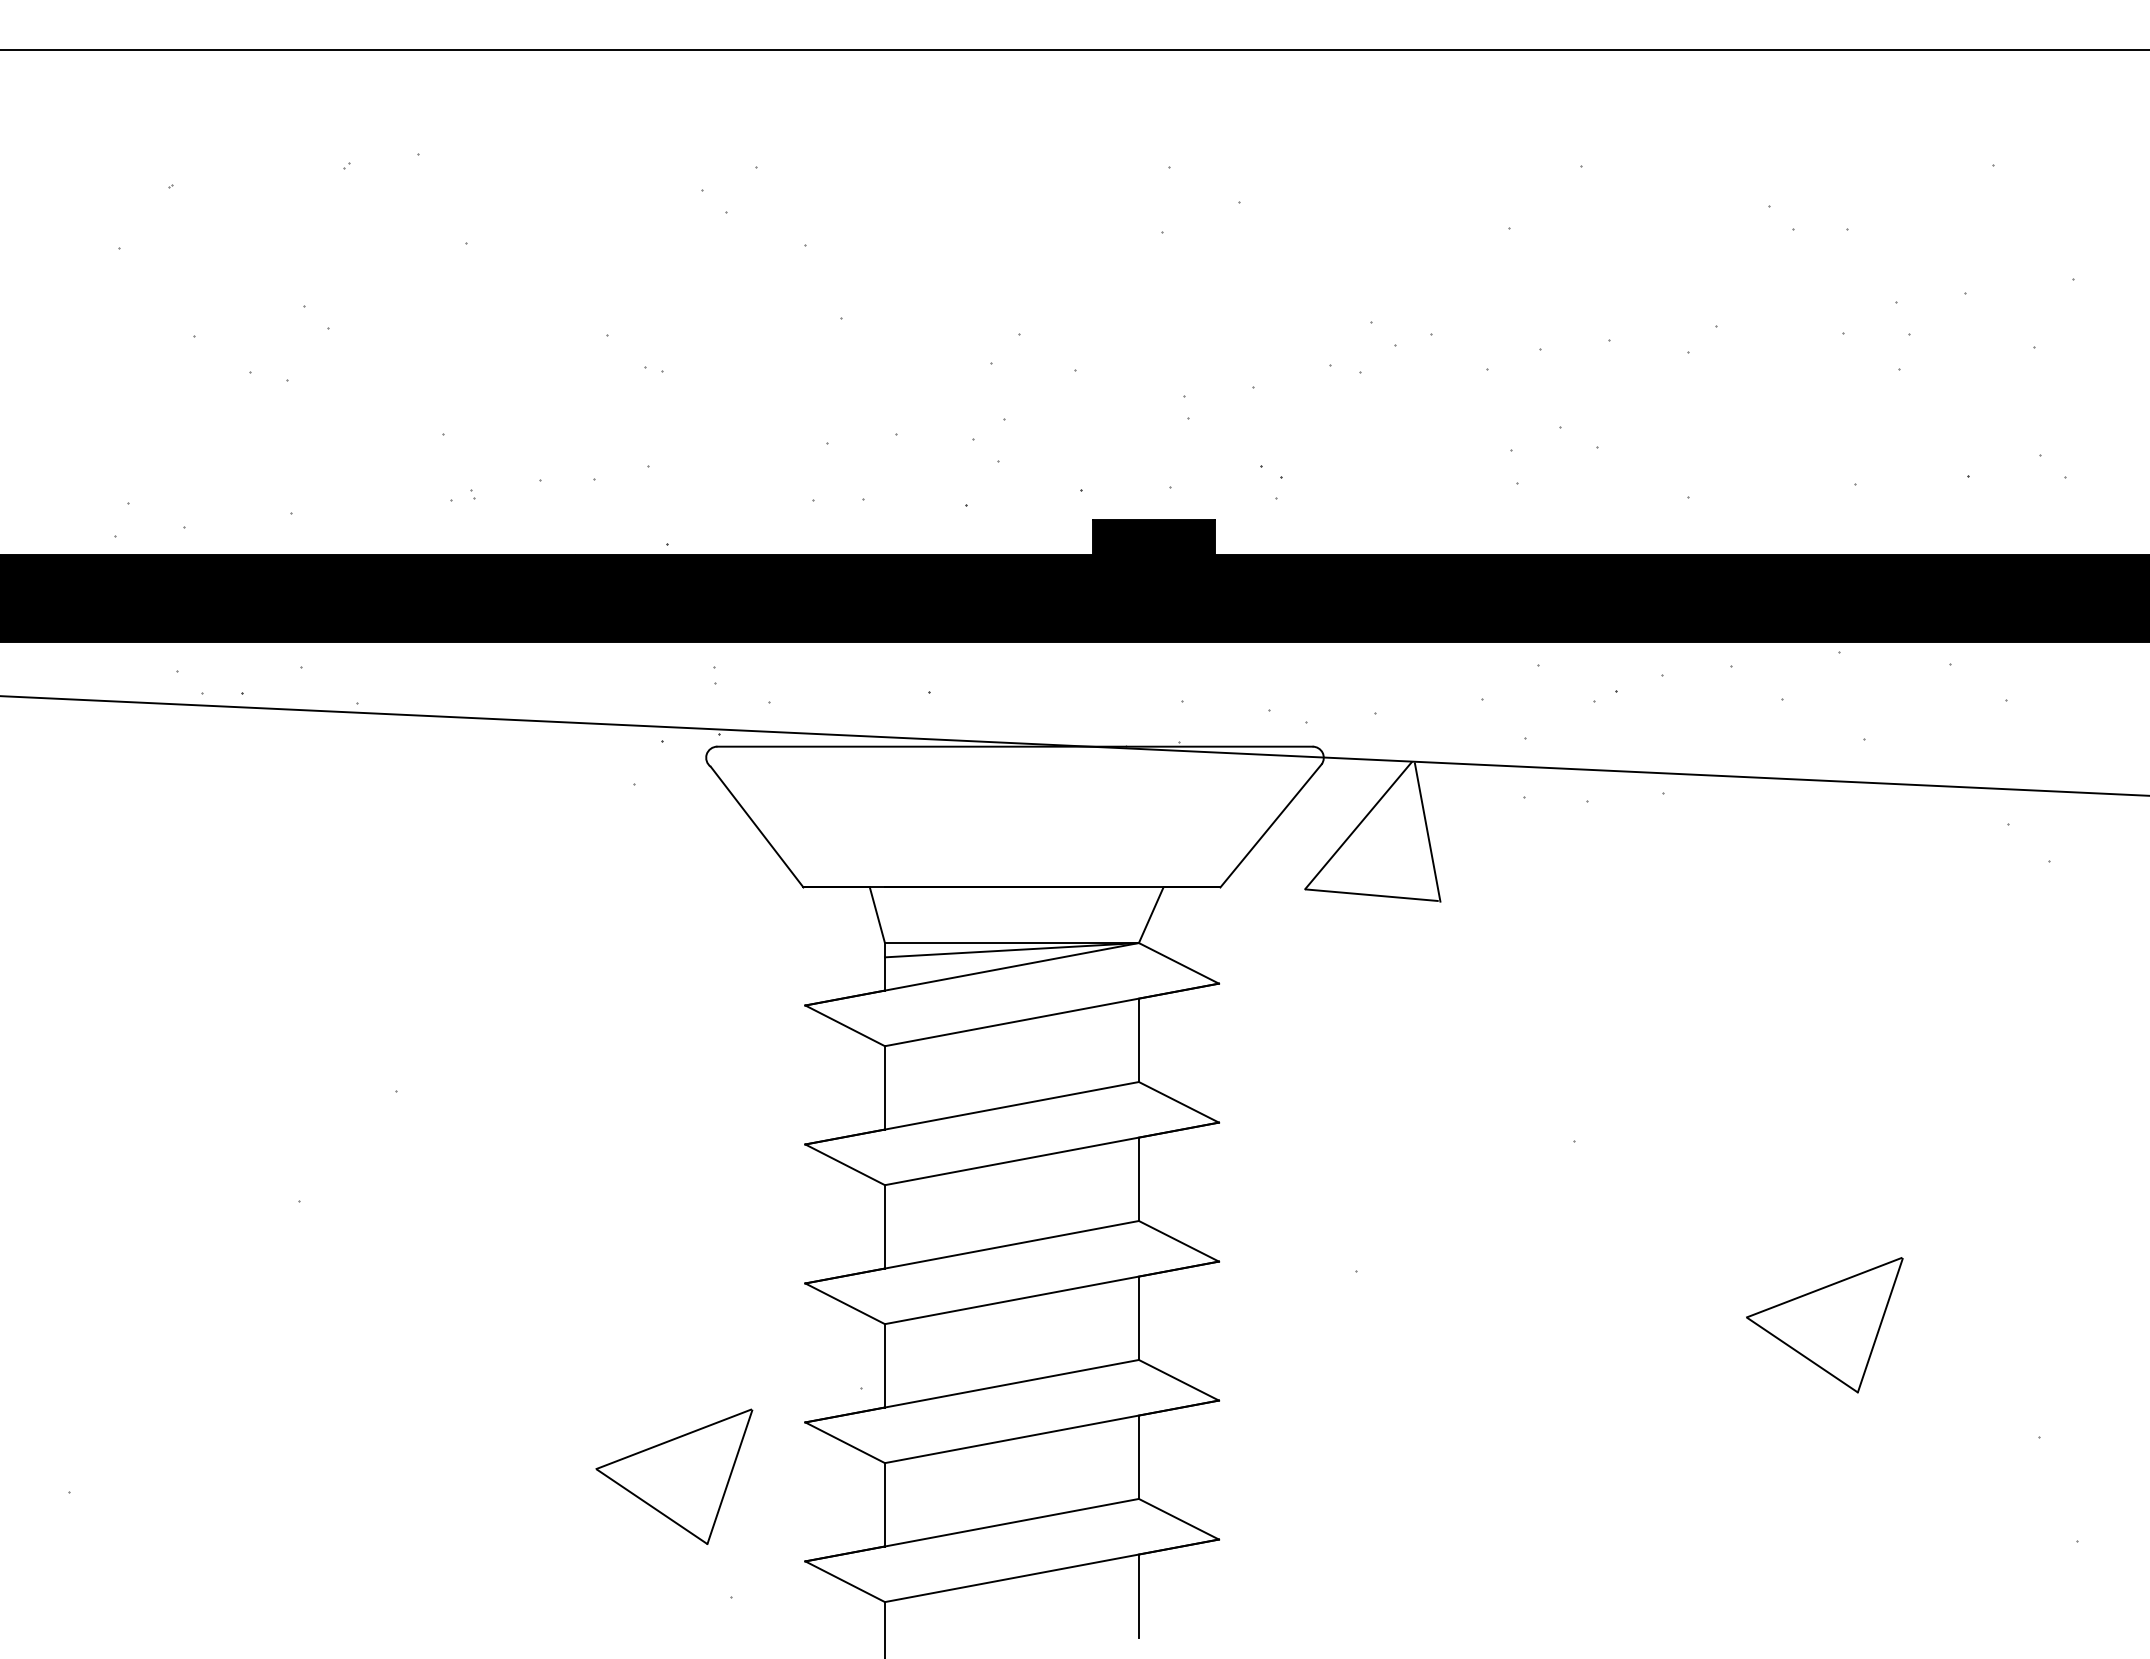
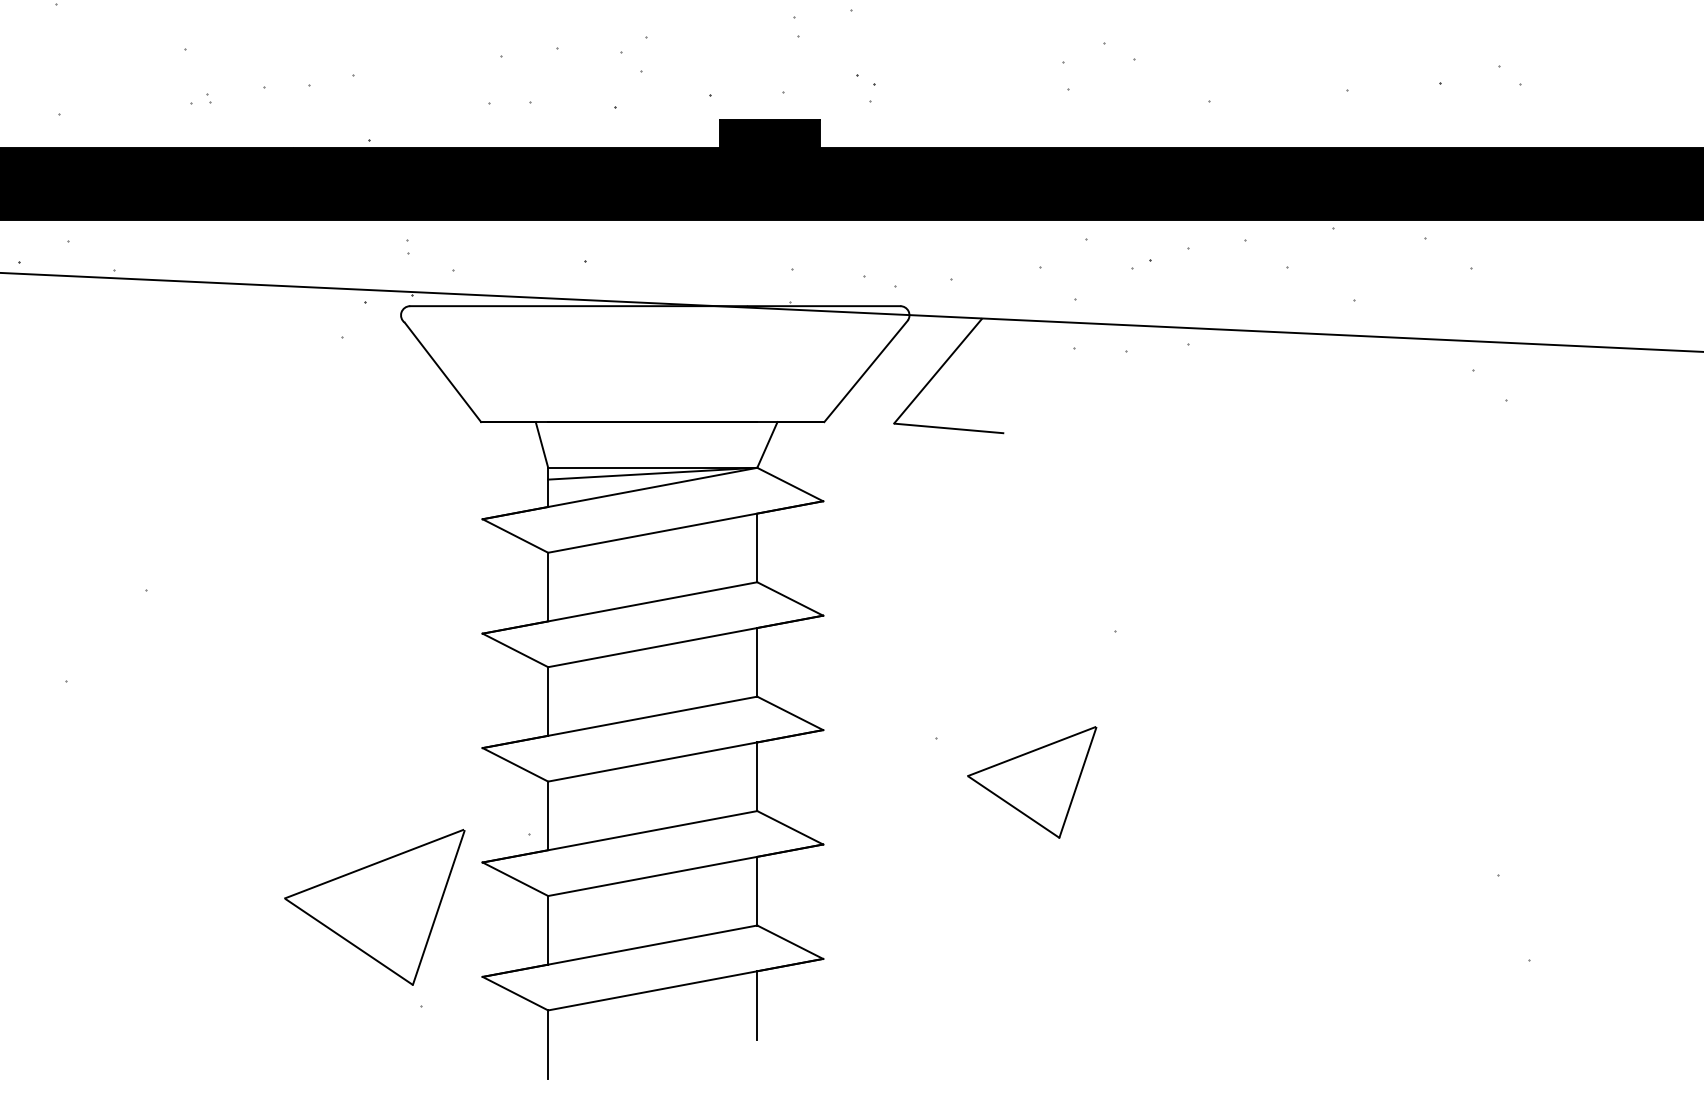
line: (1427, 832) -> (994, 376), removed
part: (1824, 1325) -> (1031, 782), moved
part: (674, 1476) -> (374, 907), size x1.4

